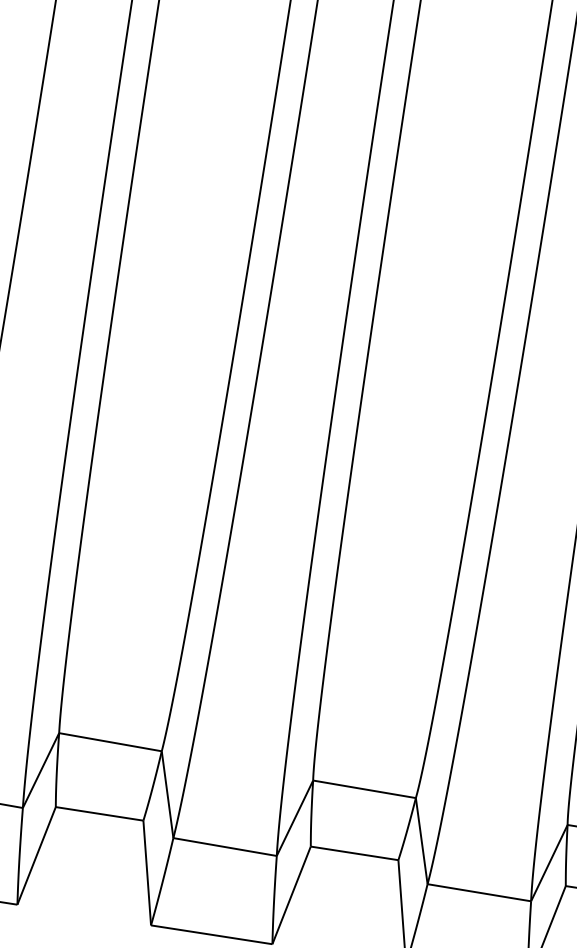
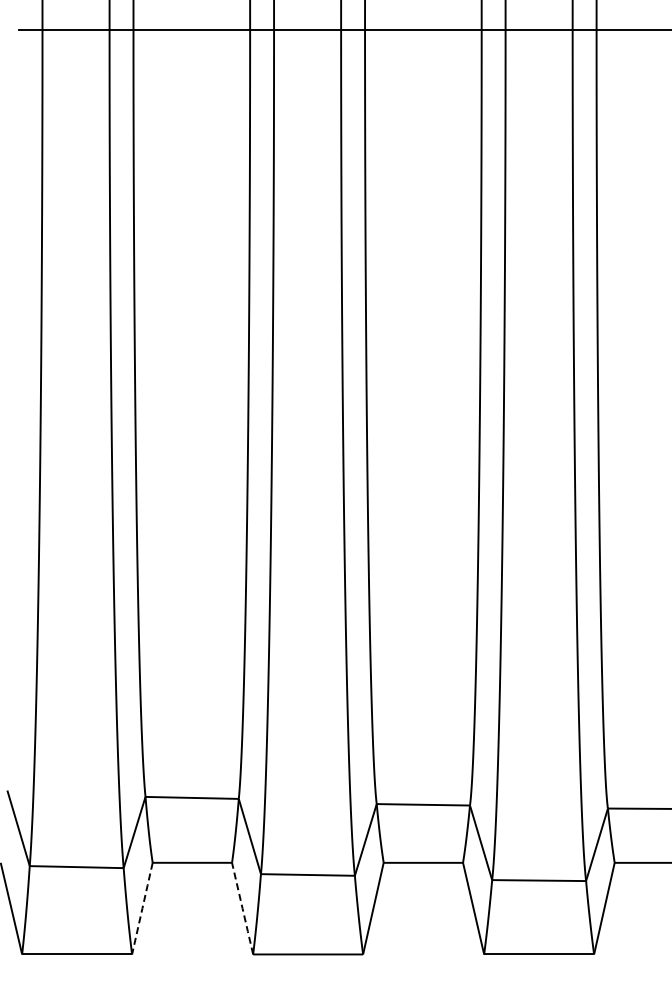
line: (36, 855) -> (142, 908), solid -> dashed
line: (147, 872) -> (242, 908), solid -> dashed

